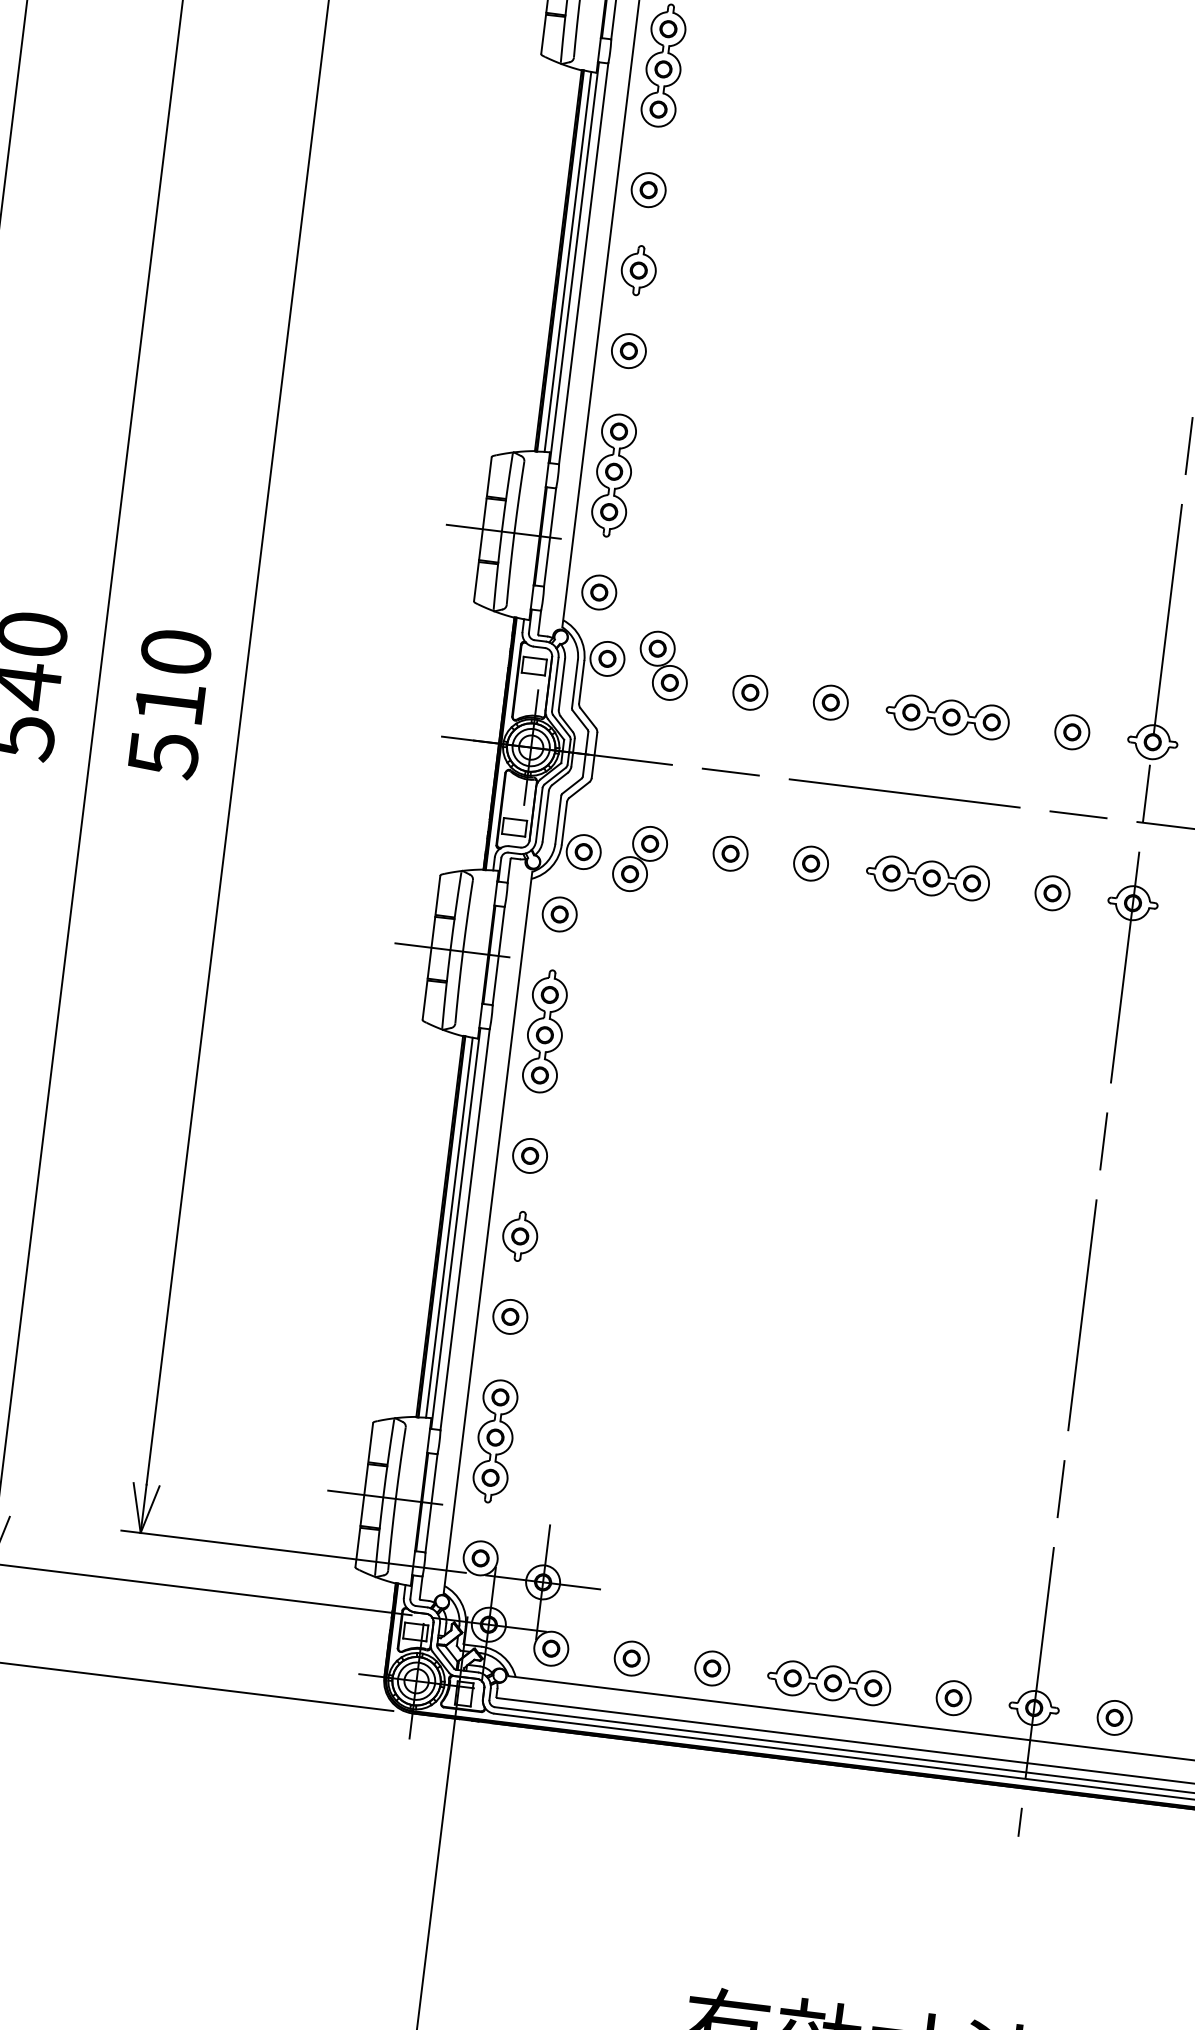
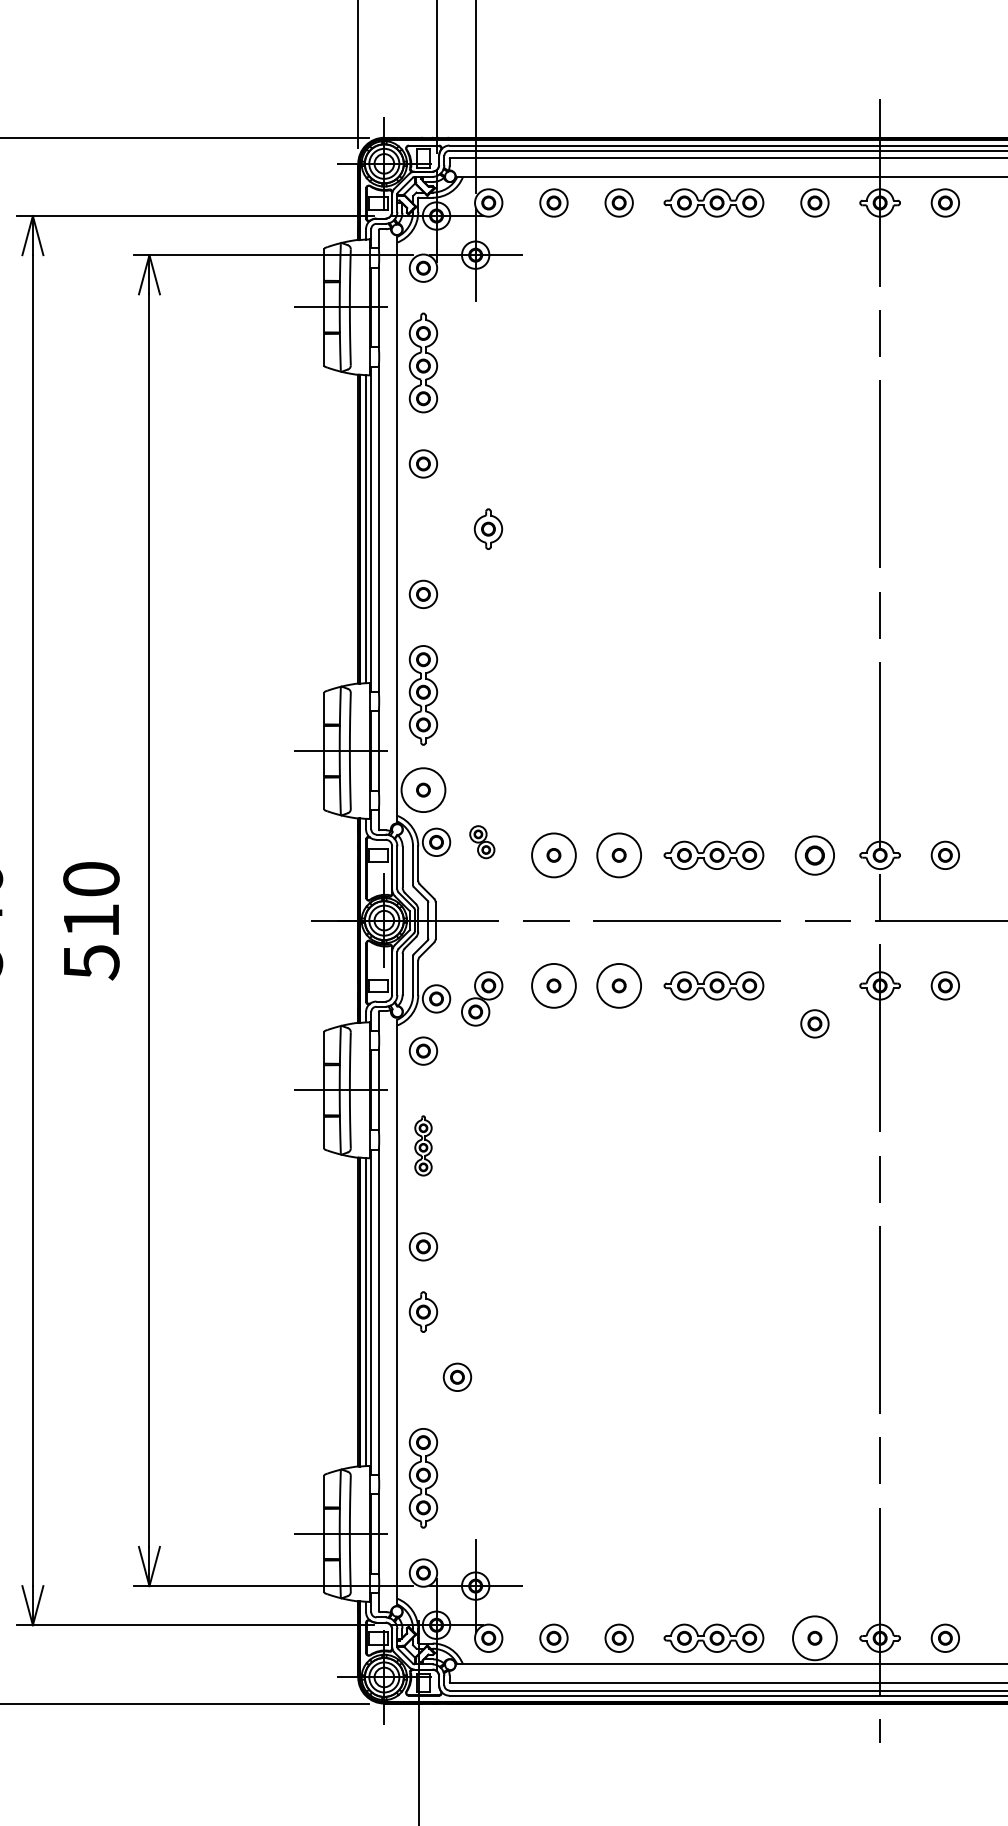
part: (638, 269) -> (488, 528), moved
circle: (599, 591) -> (423, 789), size x1.6
part: (664, 664) -> (482, 841), size x0.6
circle: (749, 692) -> (553, 855), size x1.6
circle: (829, 702) -> (618, 855), size x1.6
part: (1071, 731) -> (814, 854), size x1.4
circle: (730, 853) -> (553, 985), size x1.6
circle: (810, 863) -> (618, 985), size x1.6
part: (1052, 892) -> (814, 1023), moved
part: (545, 1030) -> (423, 1145), size x0.6
part: (510, 1315) -> (457, 1376), moved
circle: (953, 1698) -> (814, 1638), size x1.6

